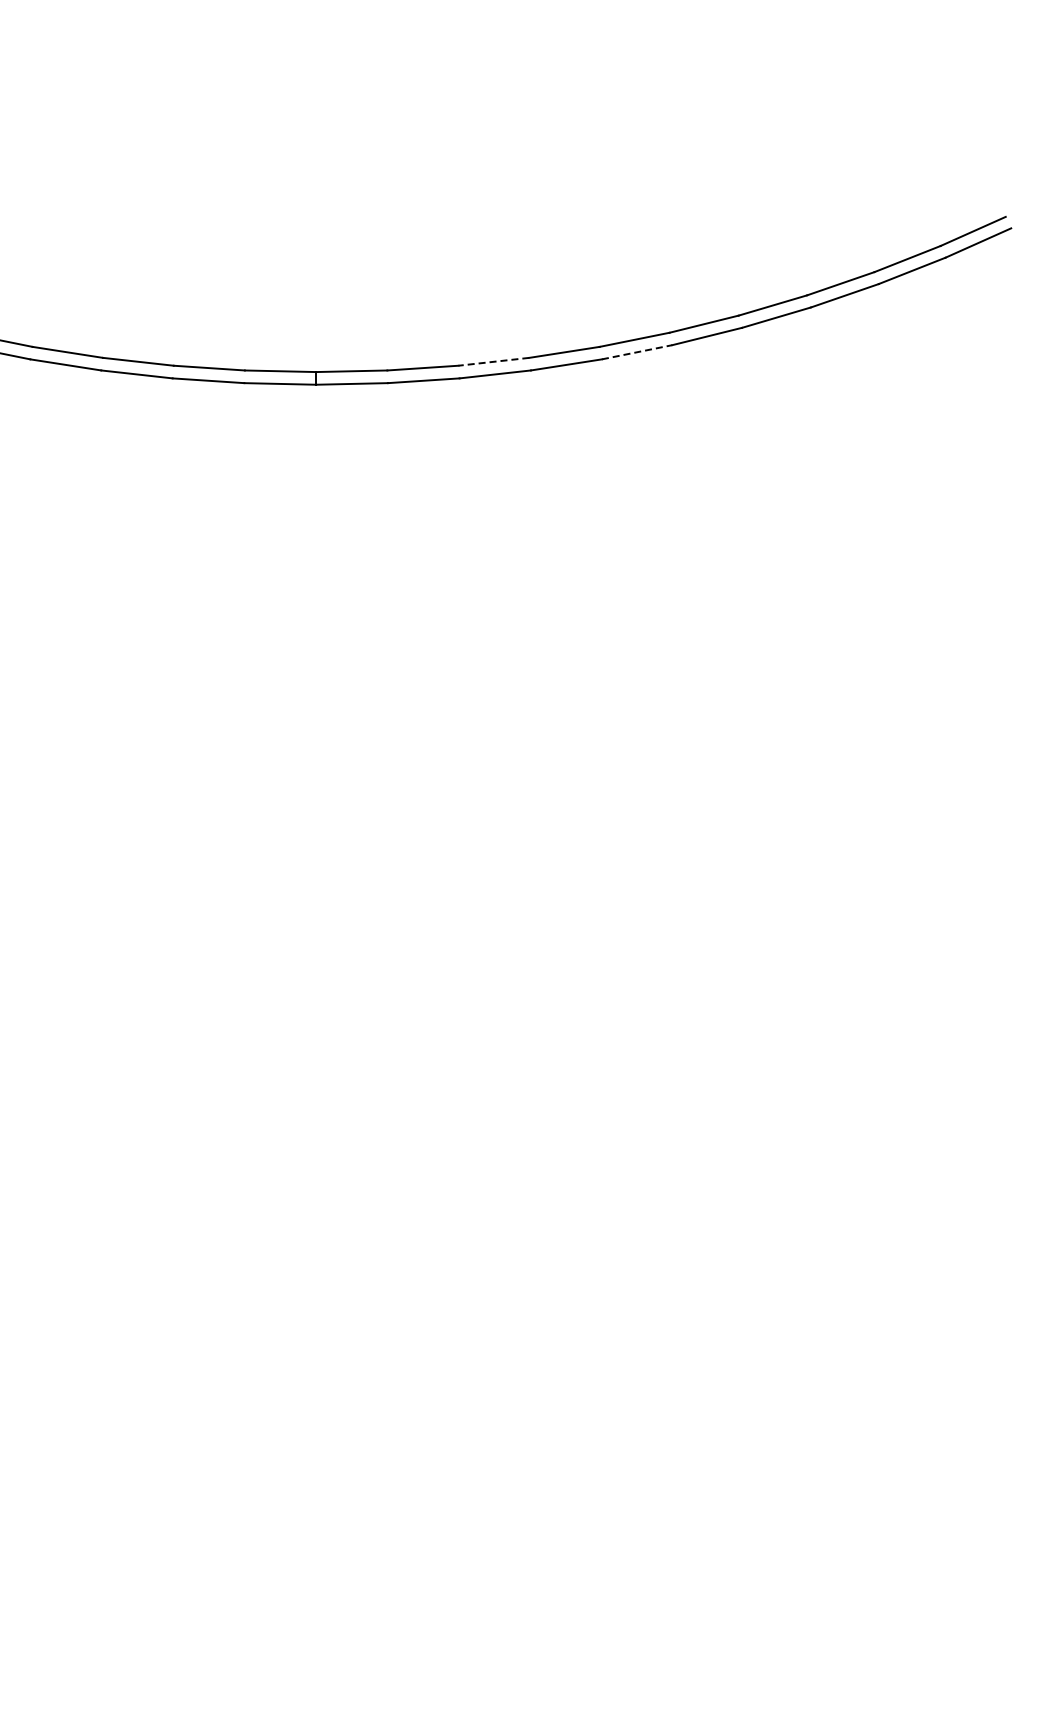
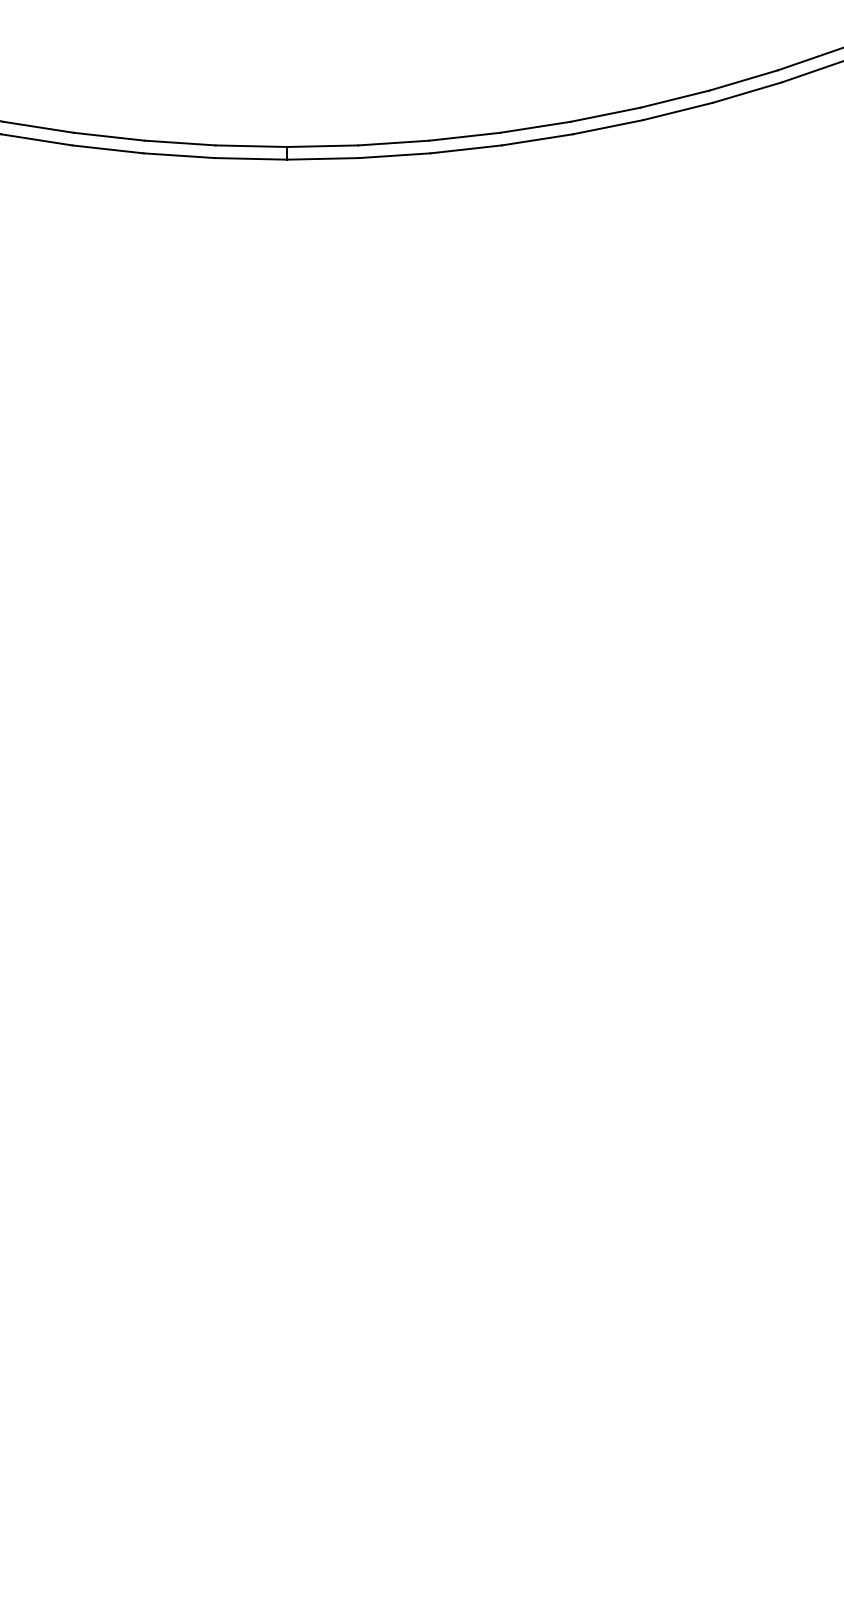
line: (637, 352) -> (608, 127), dashed -> solid
line: (493, 361) -> (464, 136), dashed -> solid

